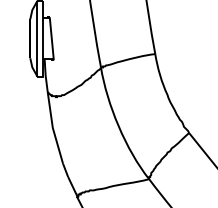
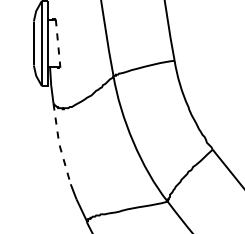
line: (52, 39) -> (58, 44), solid -> dashed
line: (53, 127) -> (59, 143), solid -> dashed

